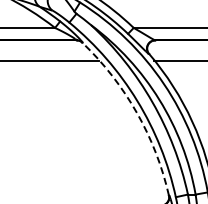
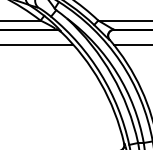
arc: (136, 112) -> (100, 82), dashed -> solid

